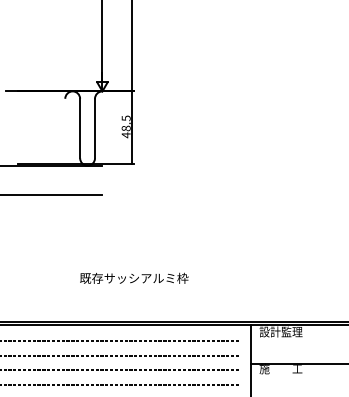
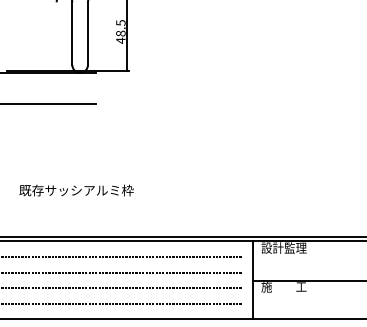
text: (134, 277) -> (76, 189), moved

